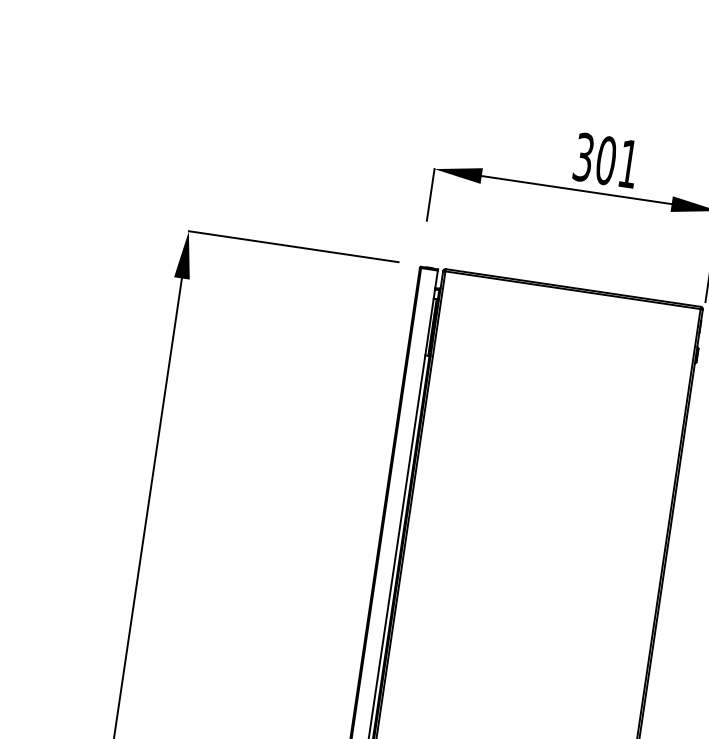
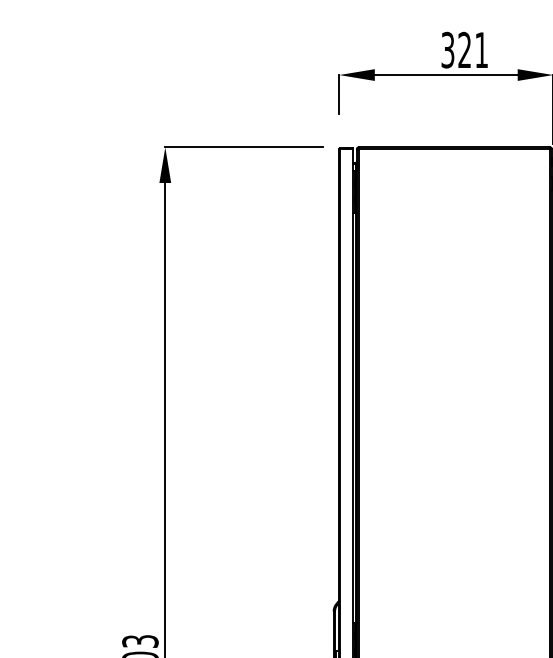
text: (605, 159) -> (464, 49), 301 -> 321

